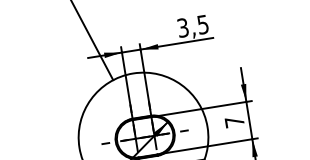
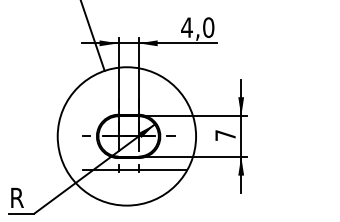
text: (192, 26) -> (197, 27), 3,5 -> 4,0

